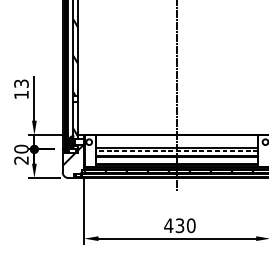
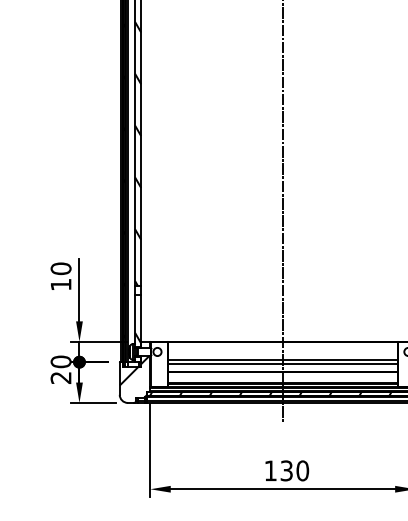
text: (21, 83) -> (60, 268), 13 -> 10
line: (177, 151) -> (282, 364), dashed -> solid
text: (168, 225) -> (270, 470), 430 -> 130

